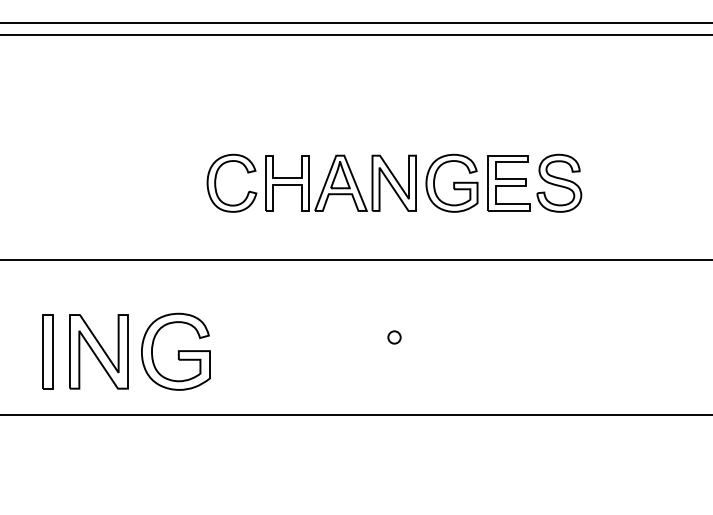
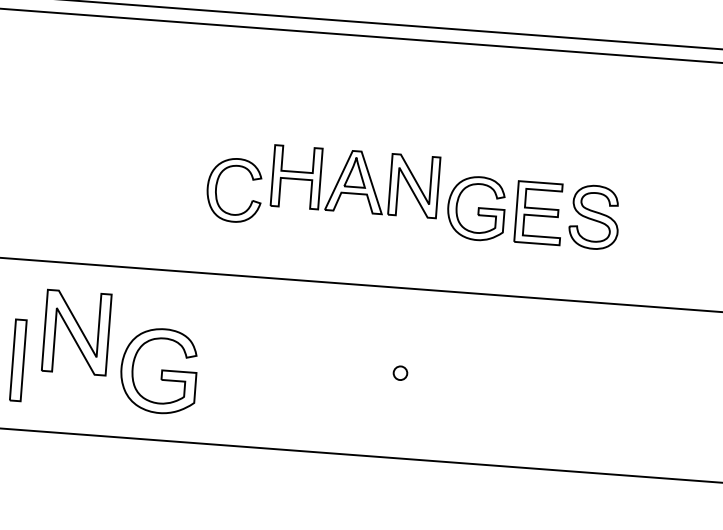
part: (340, 182) -> (355, 180), moved
part: (98, 351) -> (76, 332), moved

